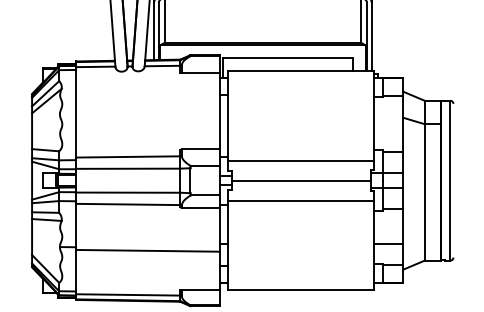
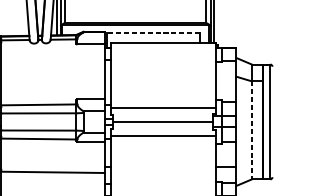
line: (288, 57) -> (153, 33), solid -> dashed
line: (424, 192) -> (251, 130), solid -> dashed

